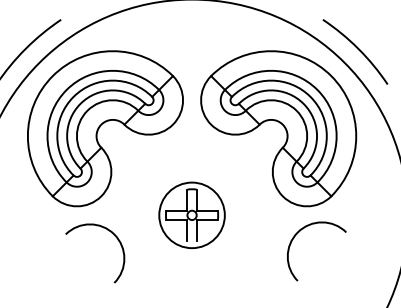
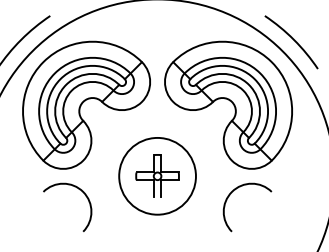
circle: (191, 215) -> (157, 176), size x1.43
arc: (298, 233) -> (232, 192), moved
arc: (112, 234) -> (81, 191), moved

